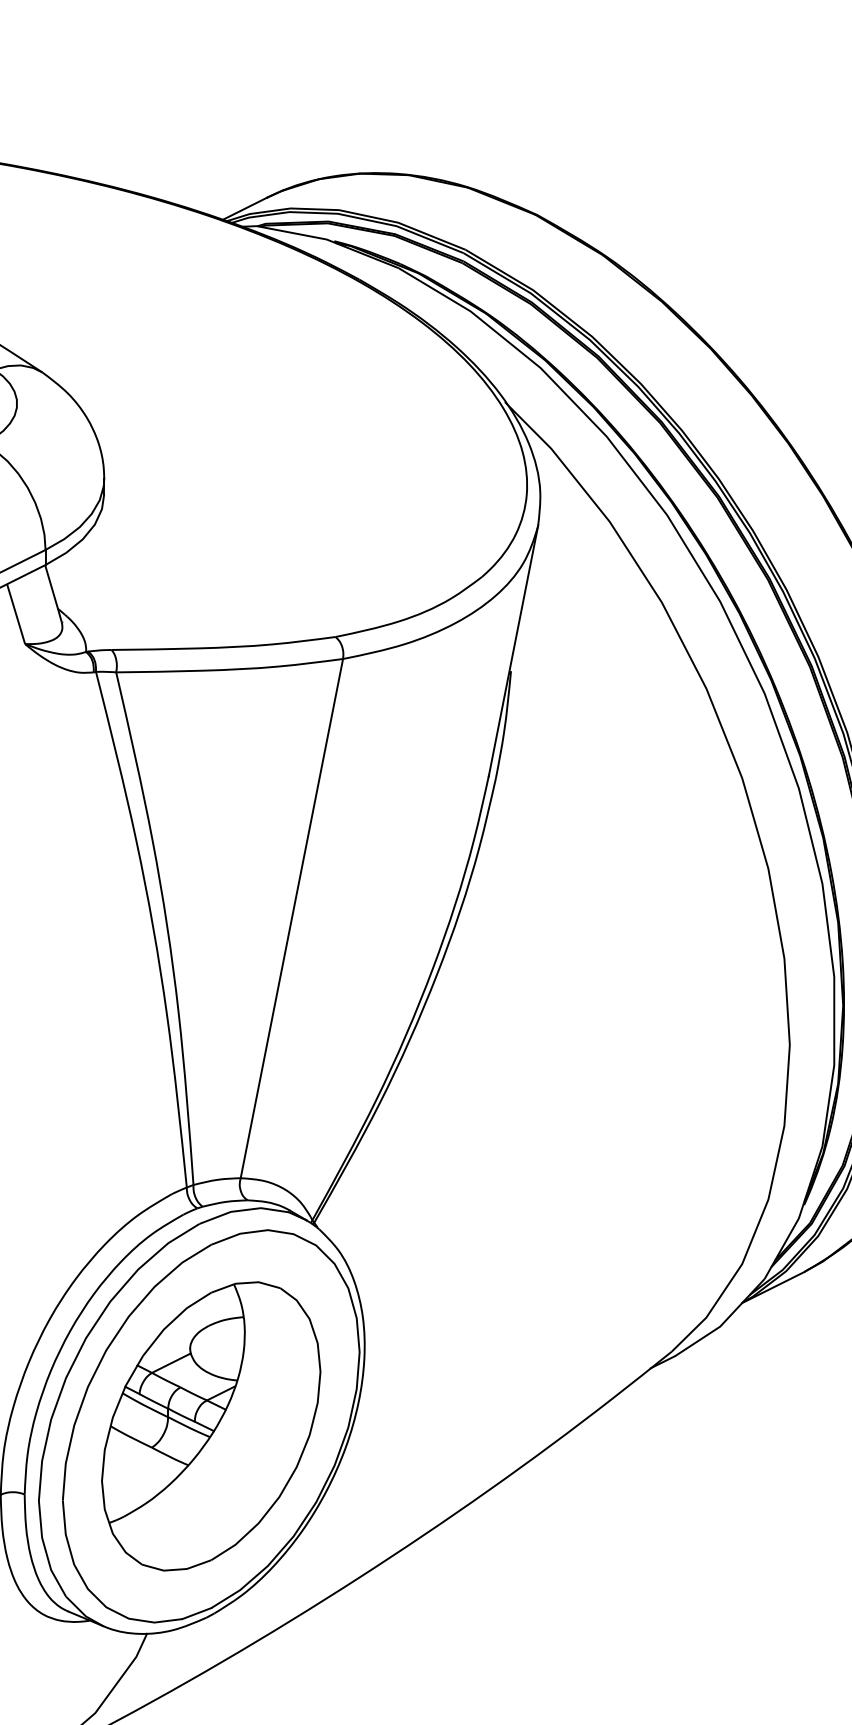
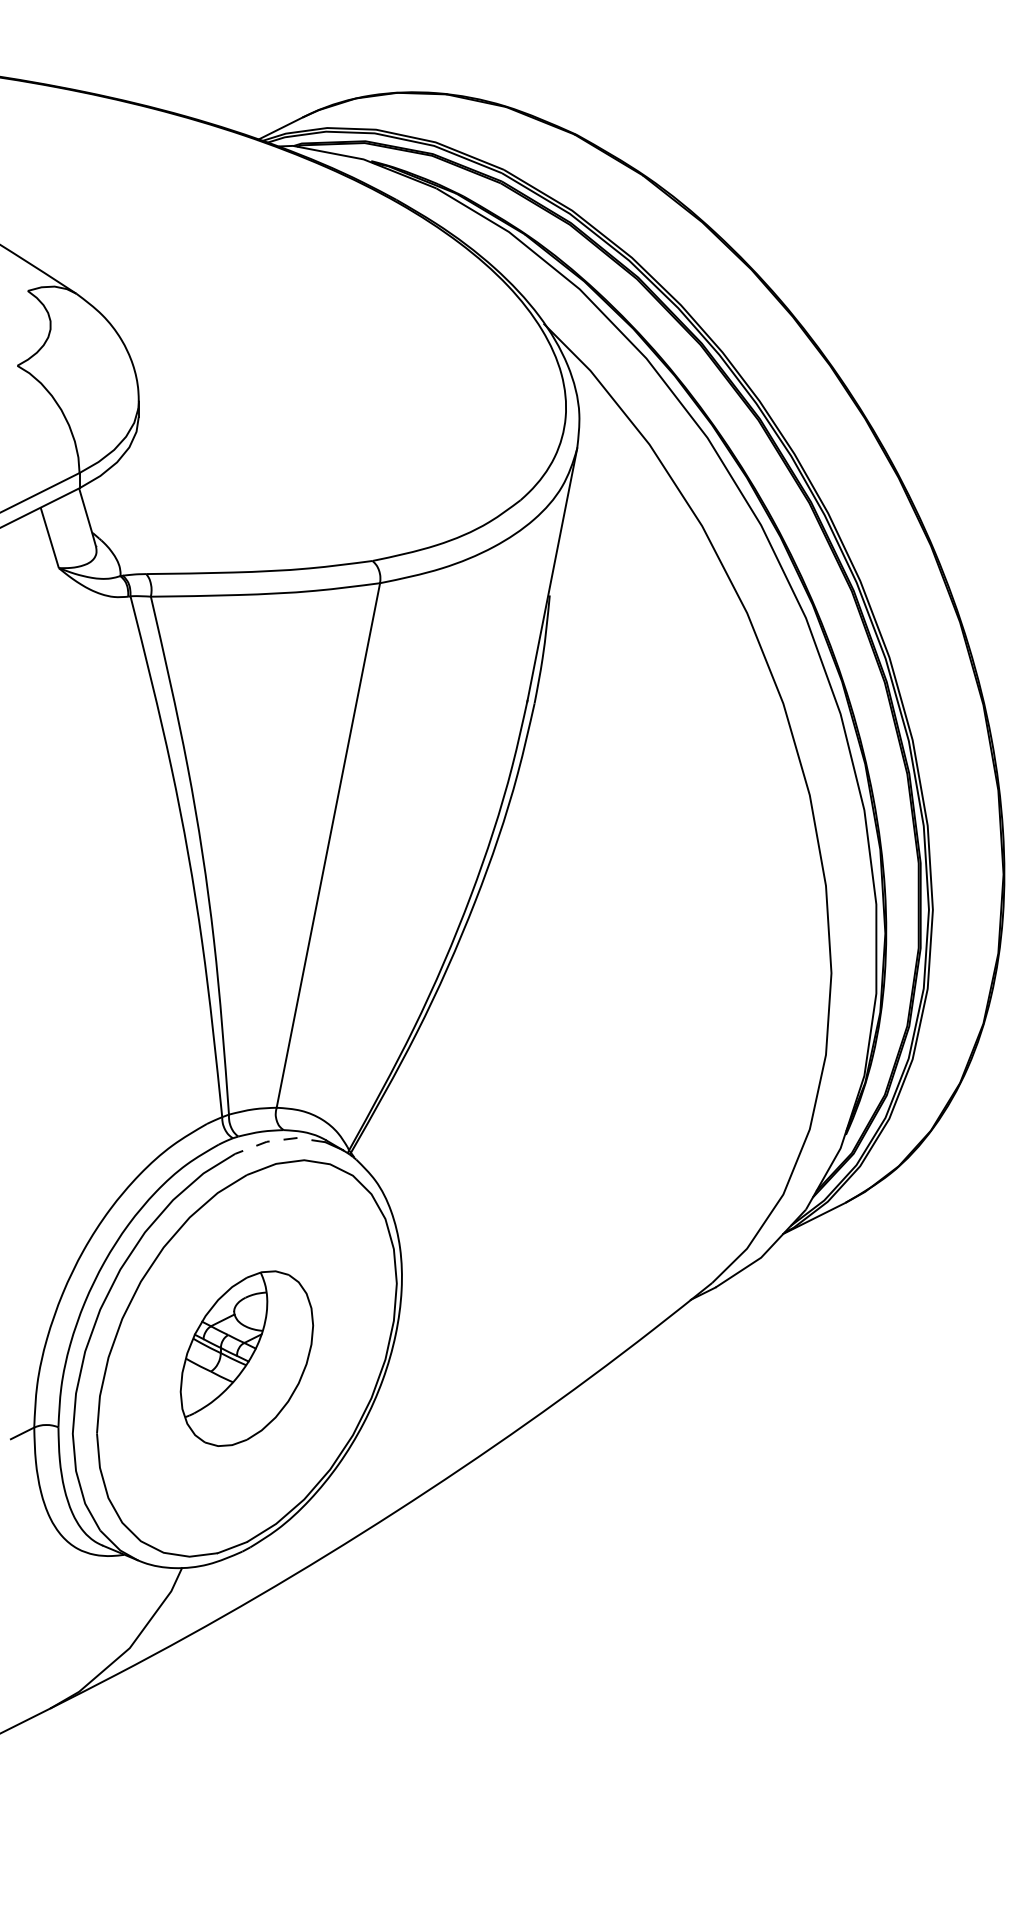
line: (243, 1210) -> (279, 1140), solid -> dashed
part: (210, 1426) -> (246, 1358), size x0.6

